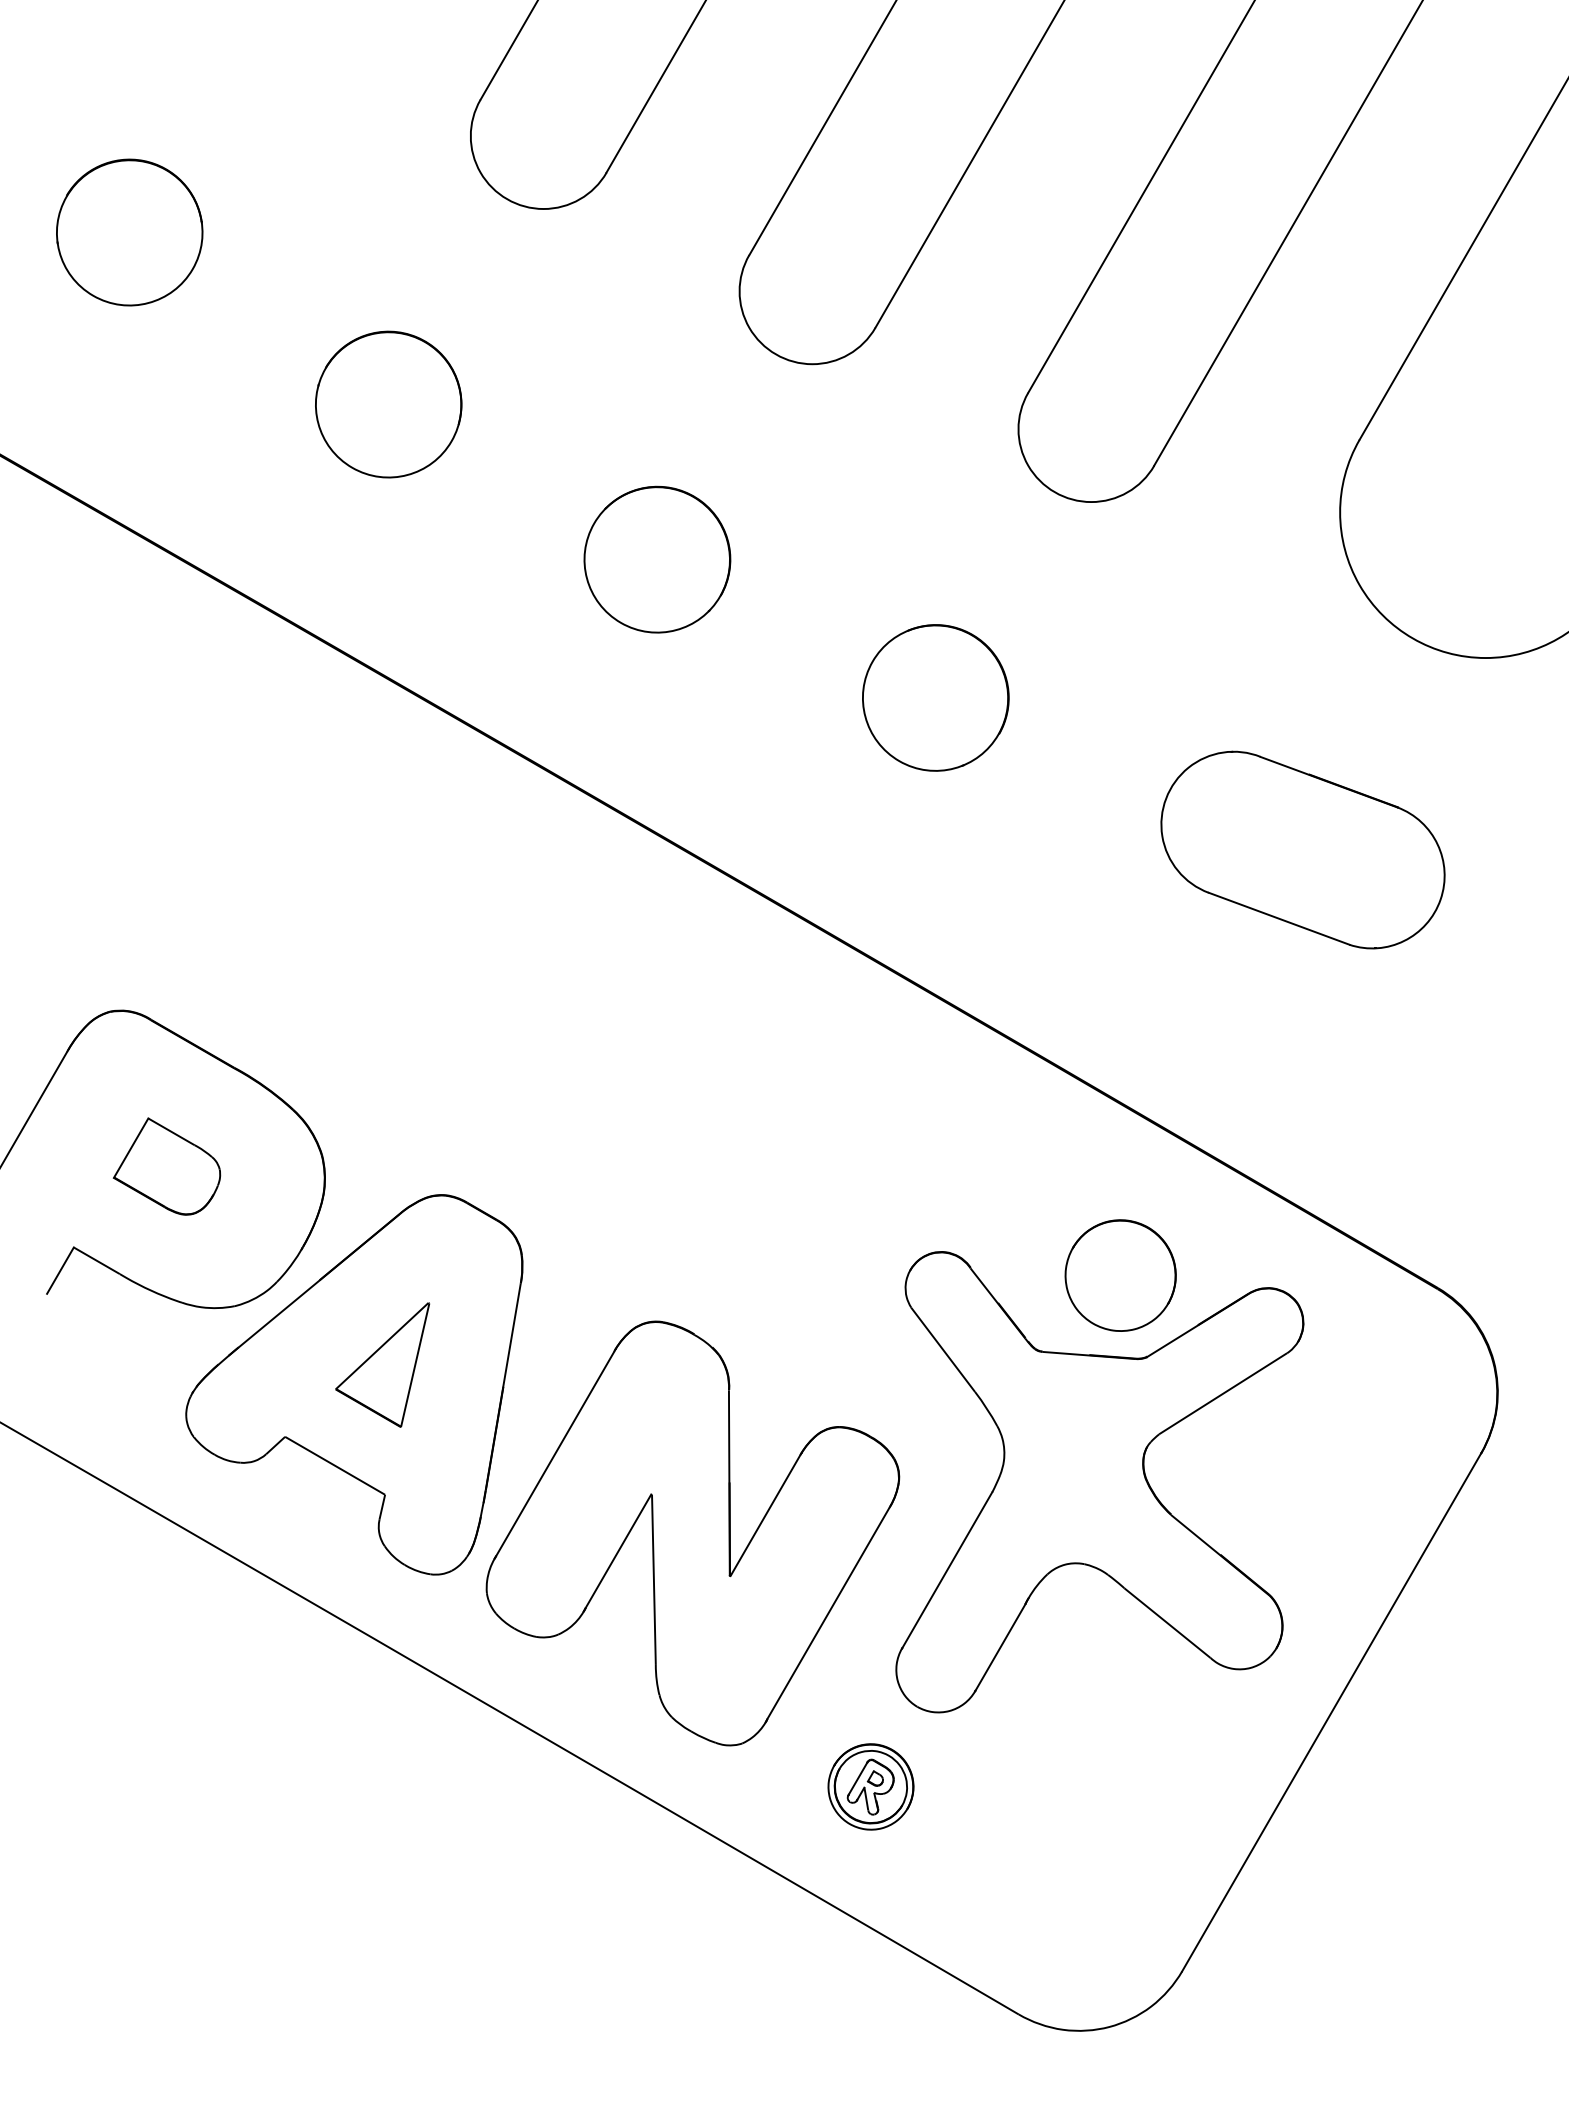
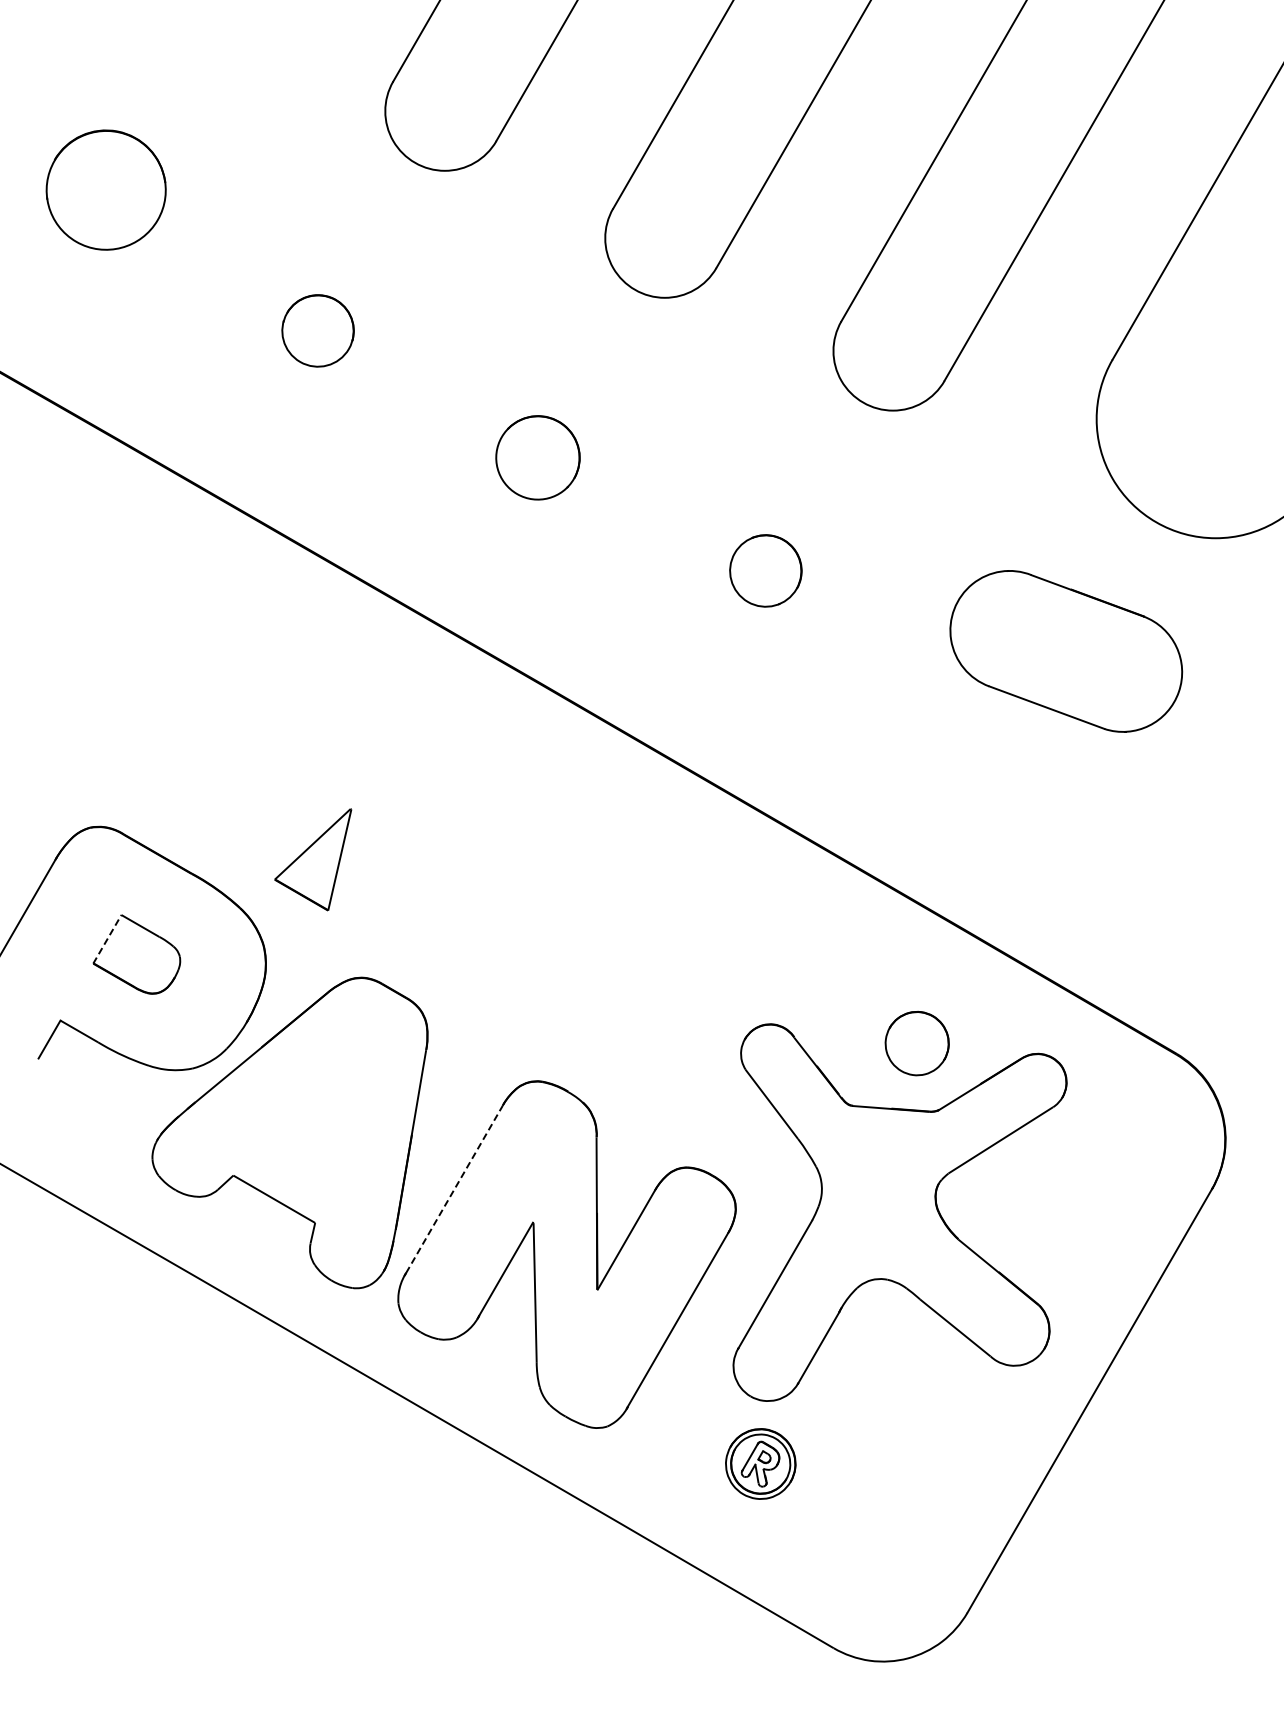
part: (387, 404) -> (317, 330), size x0.6
part: (656, 559) -> (537, 457), size x0.7
part: (935, 697) -> (765, 570), size x0.6
part: (1303, 850) -> (1066, 651), moved
line: (131, 1147) -> (107, 938), solid -> dashed
part: (1121, 1275) -> (917, 1043), size x0.7
part: (383, 1364) -> (313, 859), moved
line: (555, 1453) -> (454, 1189), solid -> dashed
part: (870, 1786) -> (760, 1463), moved

